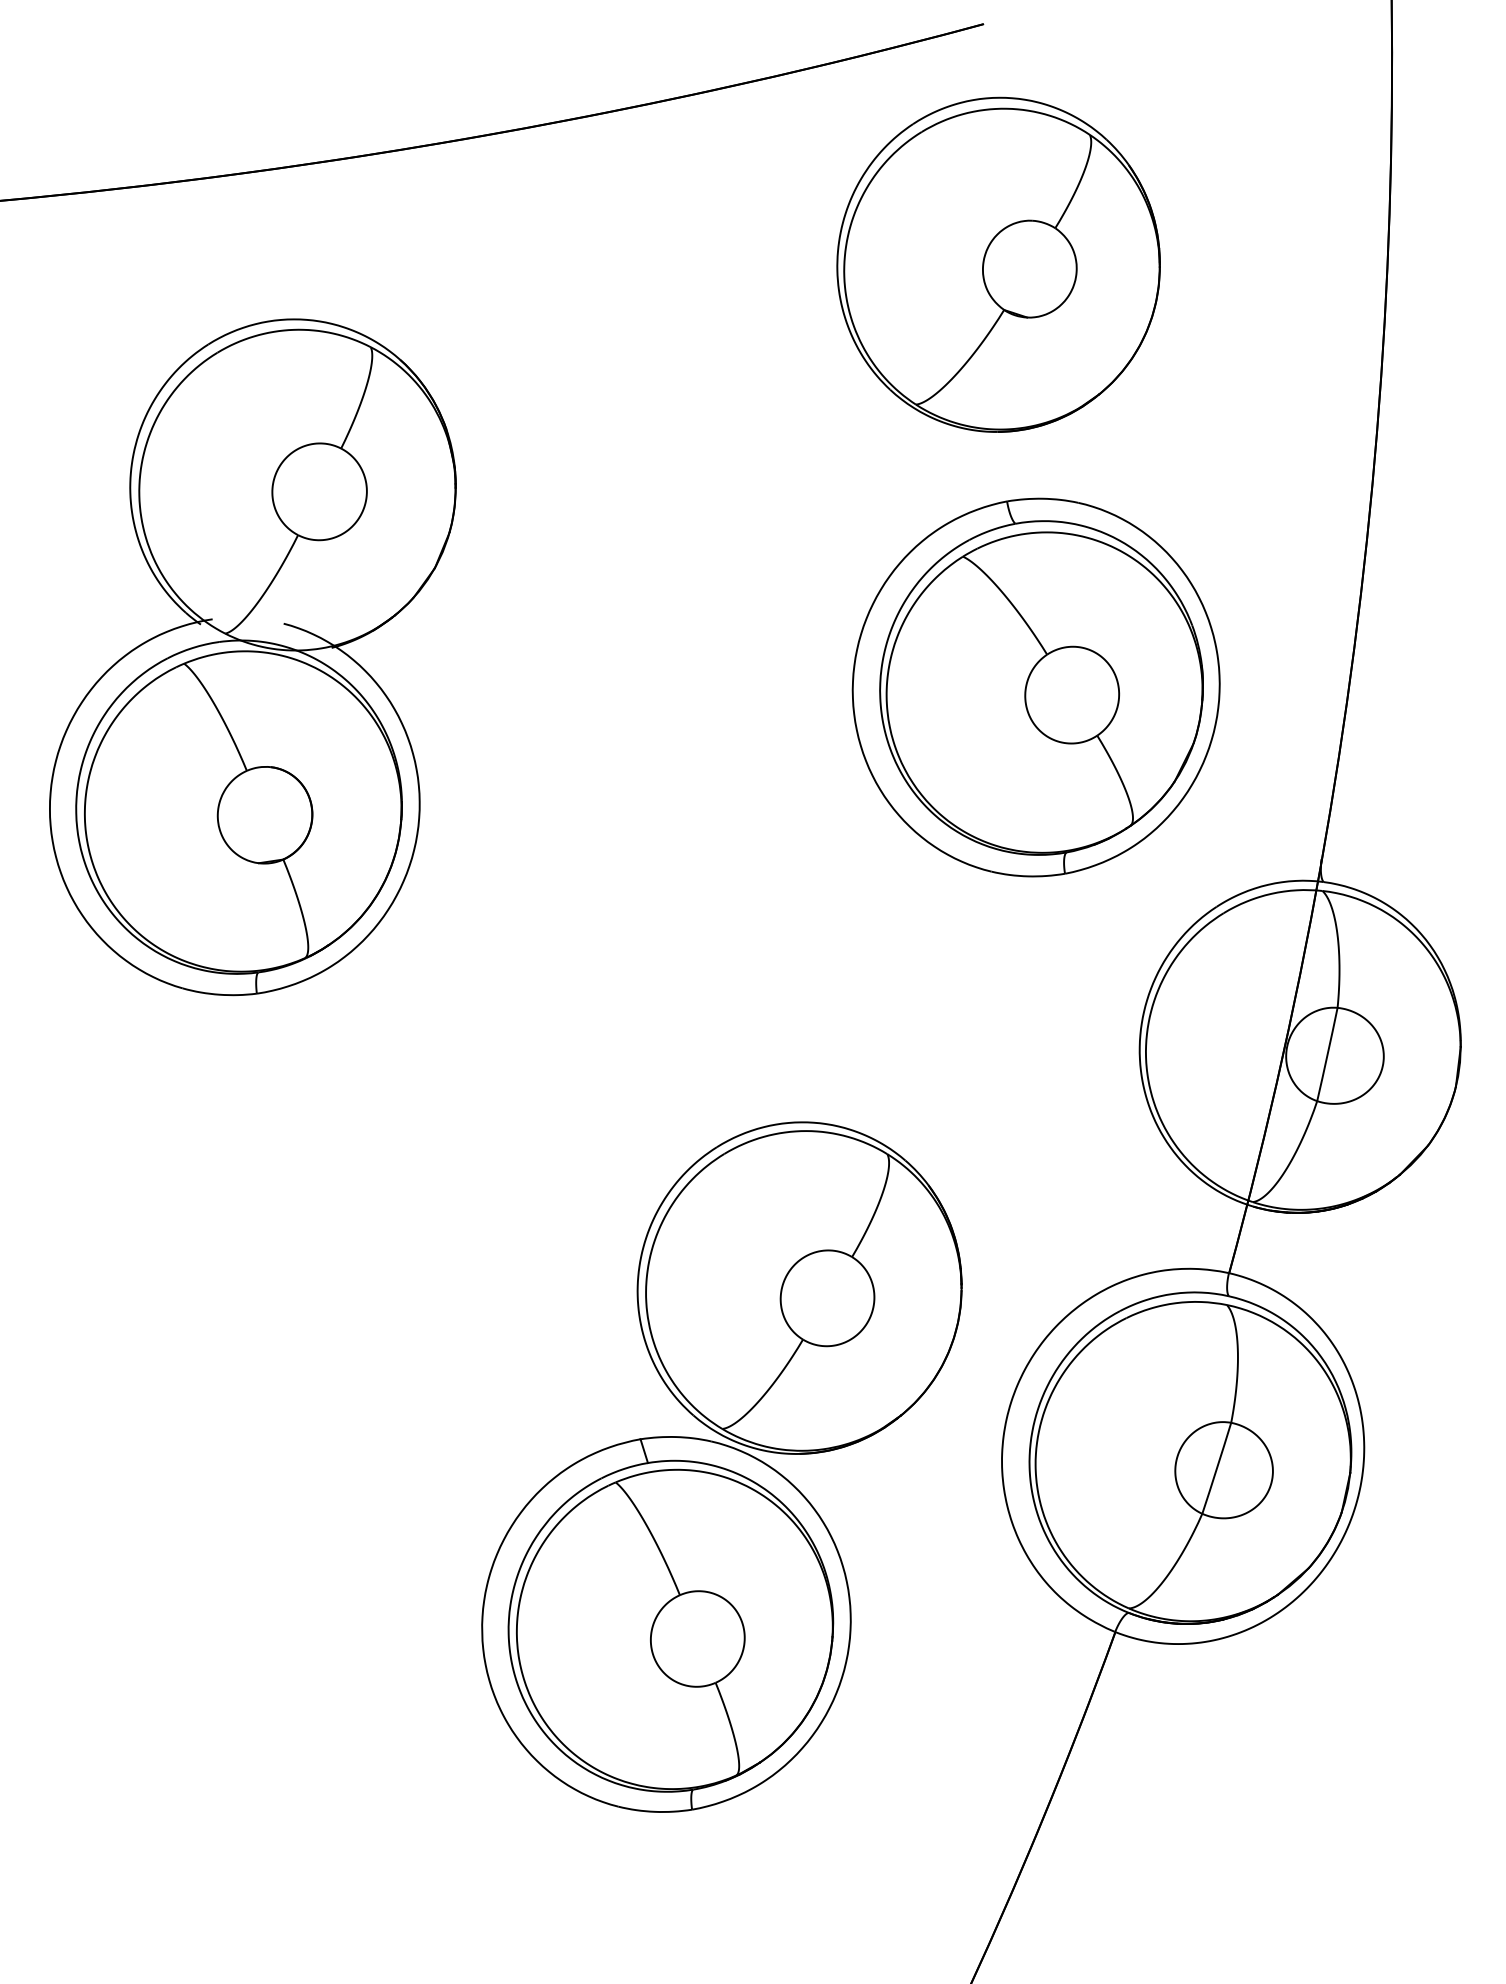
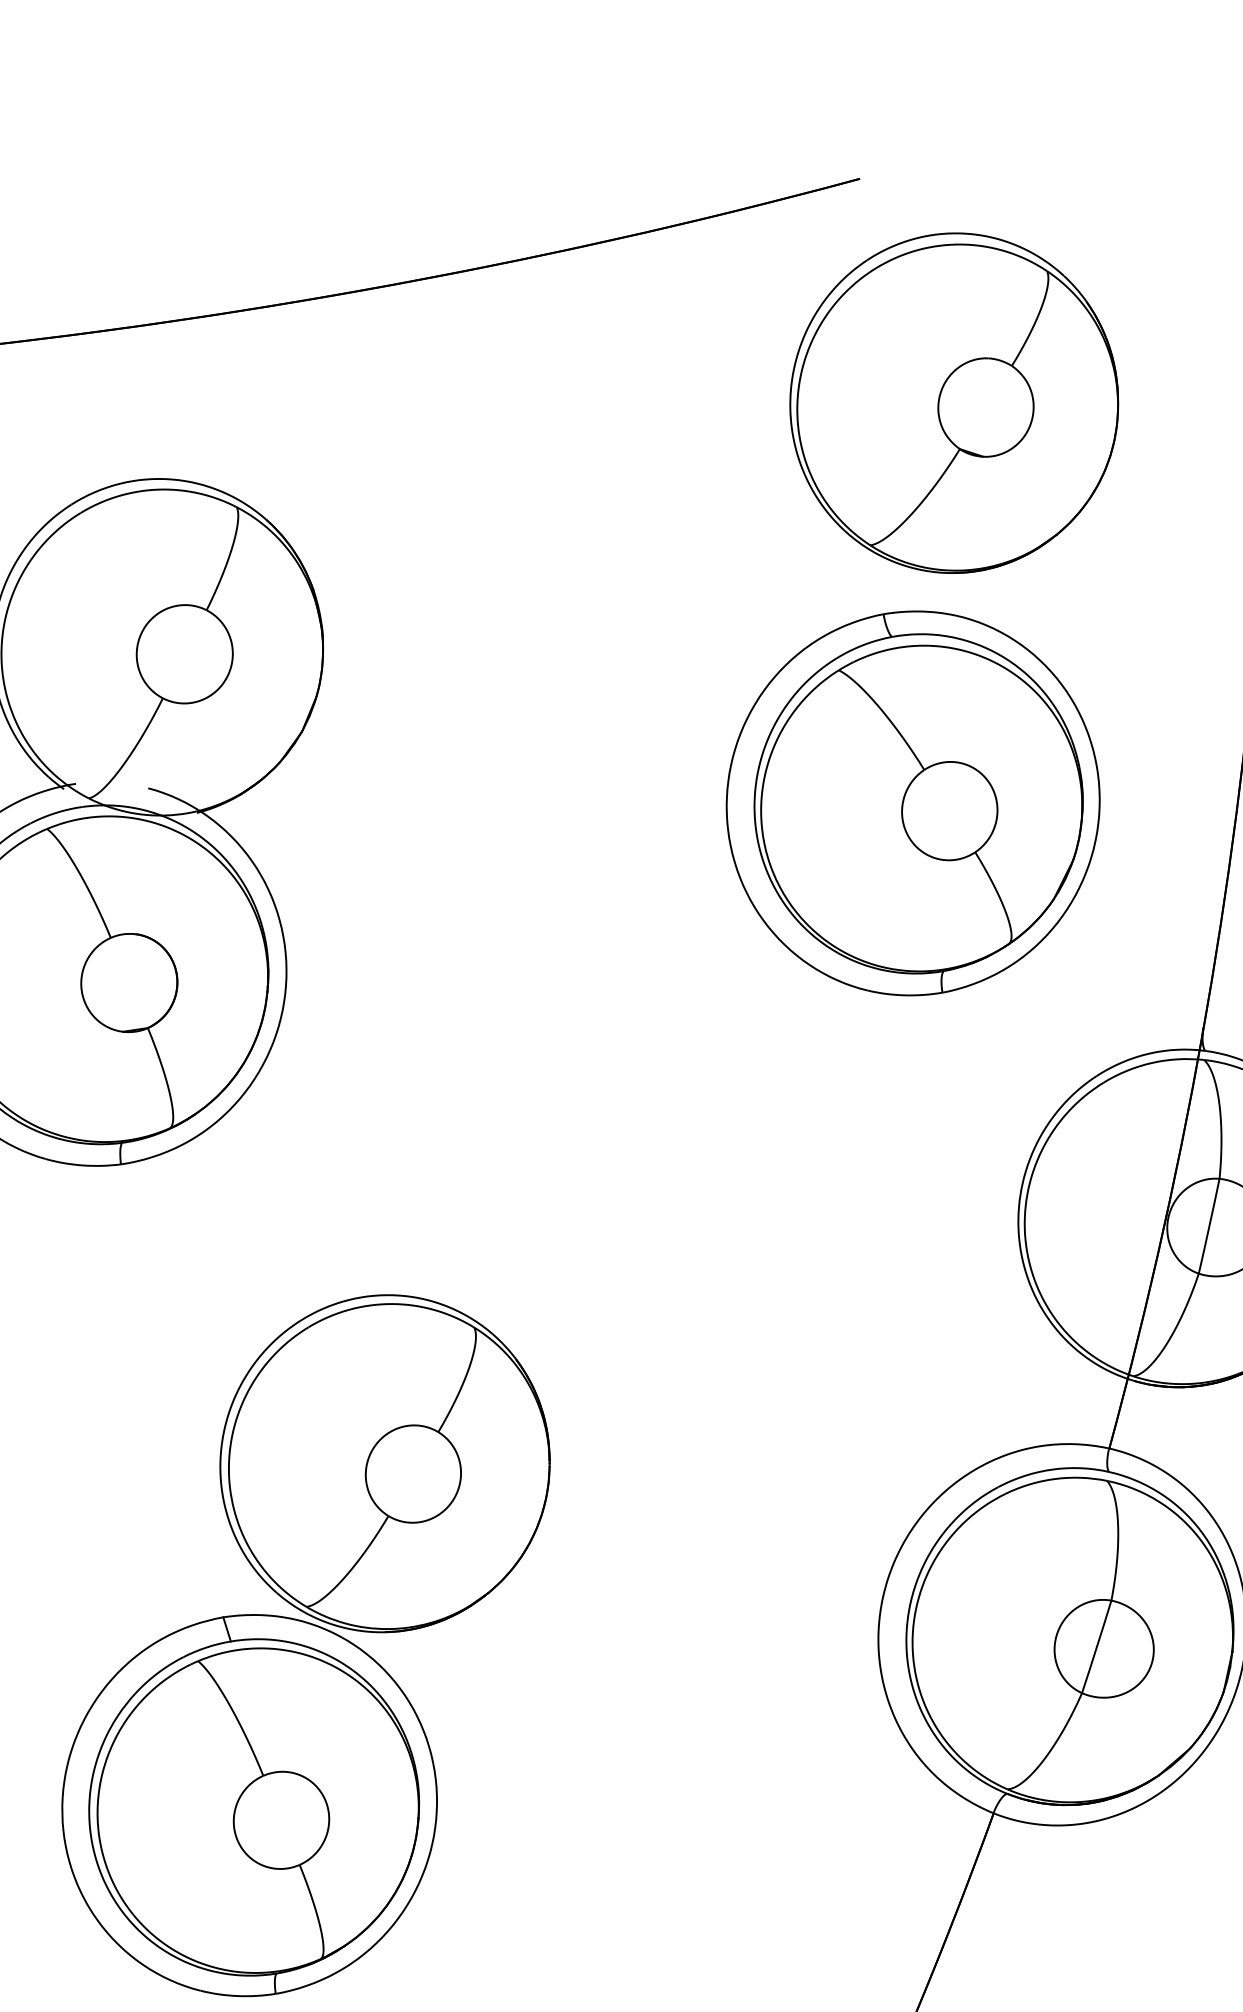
part: (998, 264) -> (954, 402), moved
part: (1035, 687) -> (912, 803), moved
part: (721, 1466) -> (305, 1645), moved

